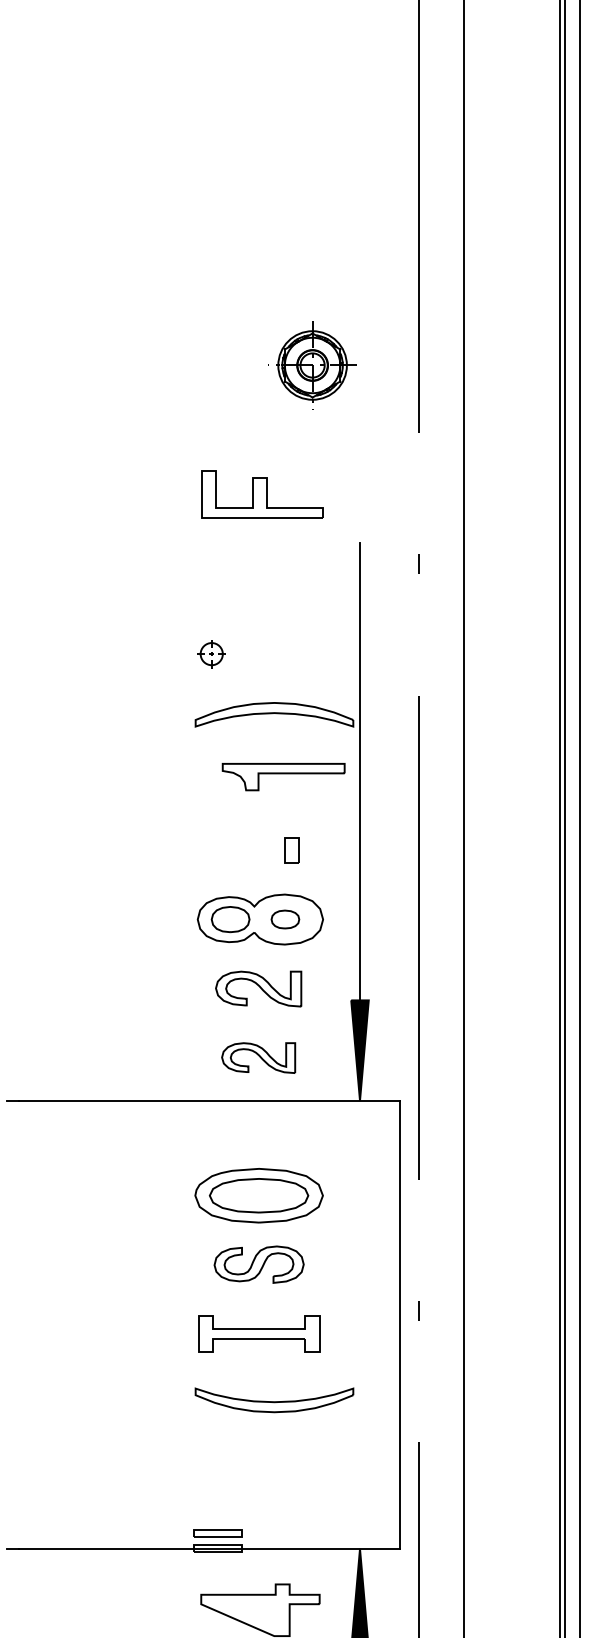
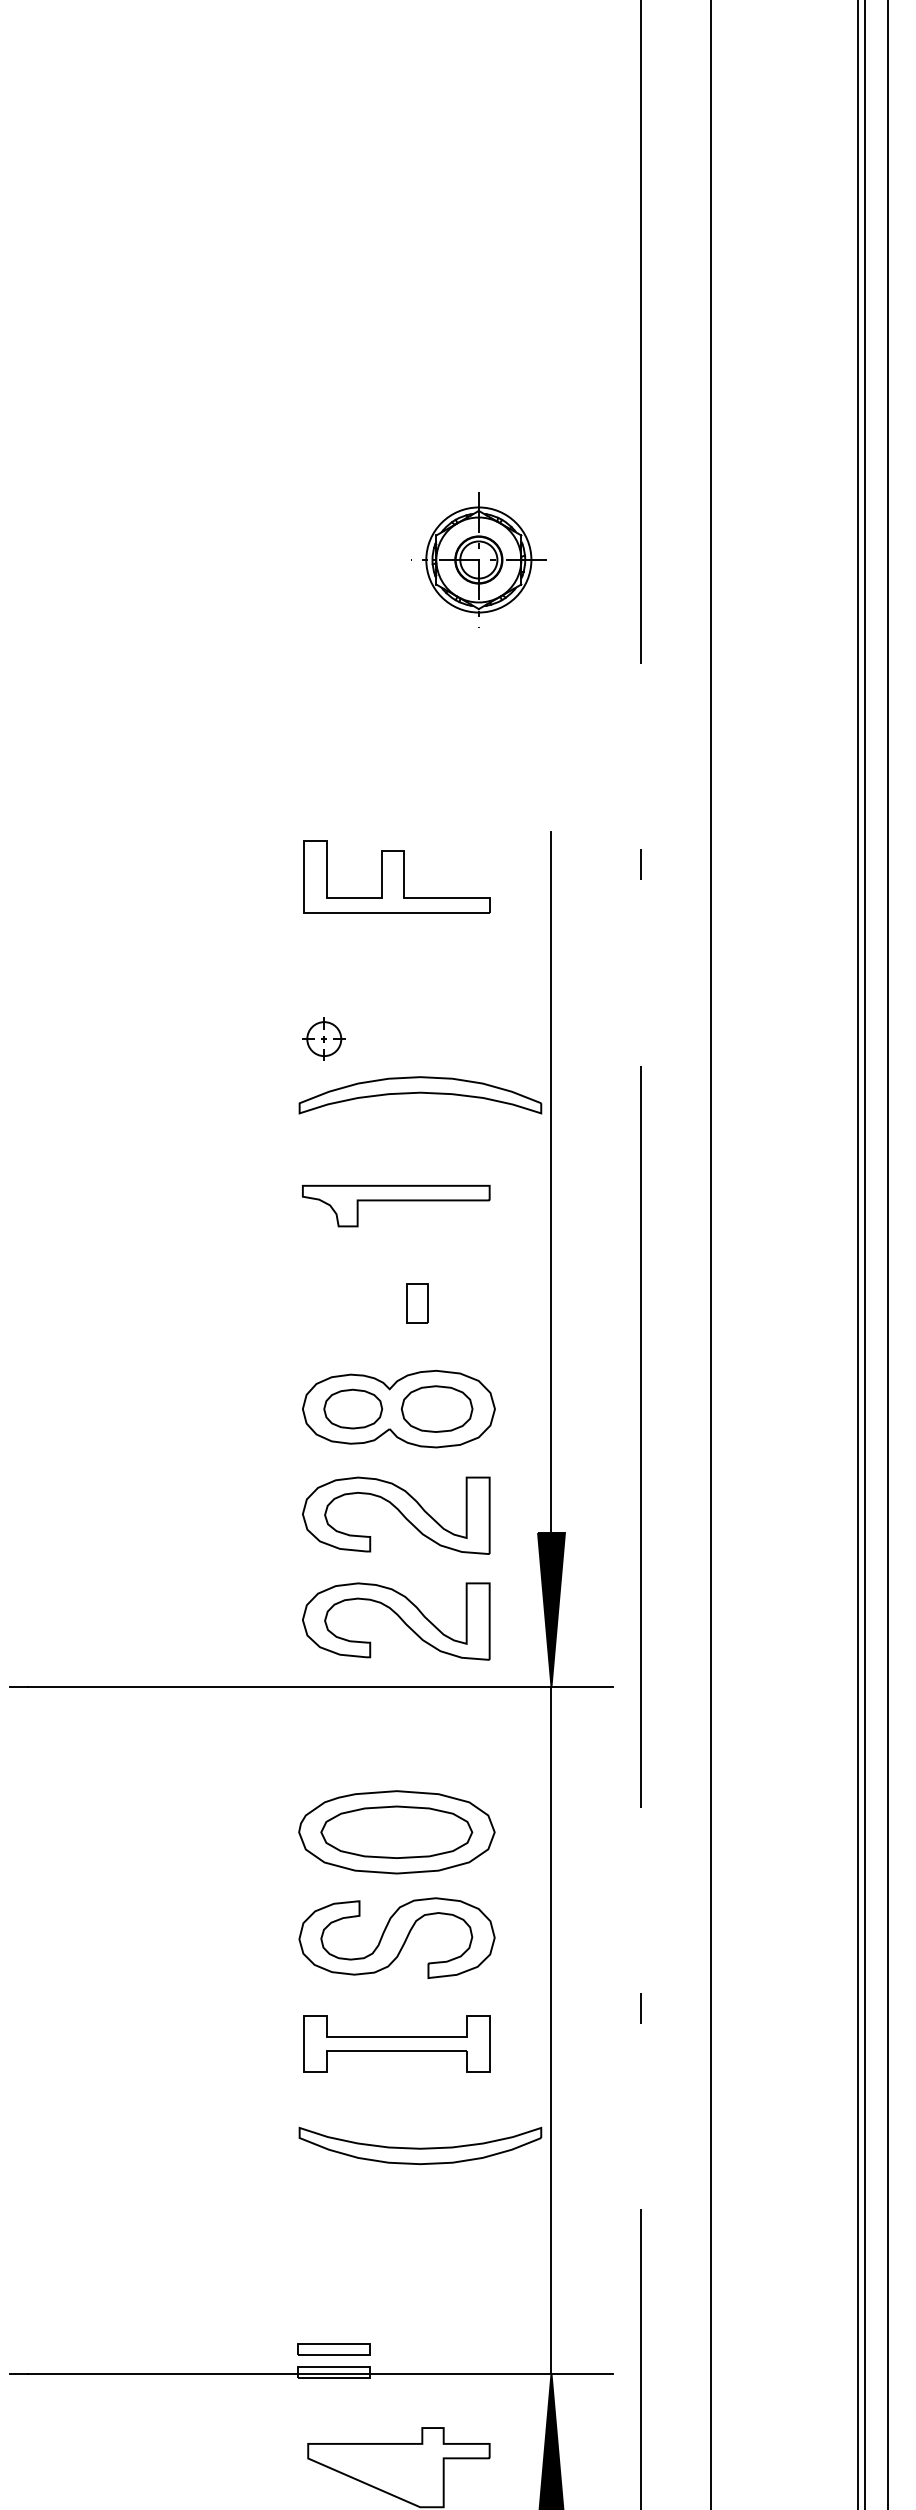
part: (262, 494) -> (397, 877), moved
part: (211, 654) -> (323, 1039), moved
part: (283, 777) -> (395, 1206), moved
part: (291, 850) -> (417, 1303), moved
part: (285, 919) -> (437, 1409), size x1.67
part: (258, 988) -> (395, 1514), size x1.43
part: (258, 1057) -> (395, 1620), size x1.67
part: (258, 1264) -> (395, 1937), size x1.43
line: (400, 1324) -> (552, 2029), moved

